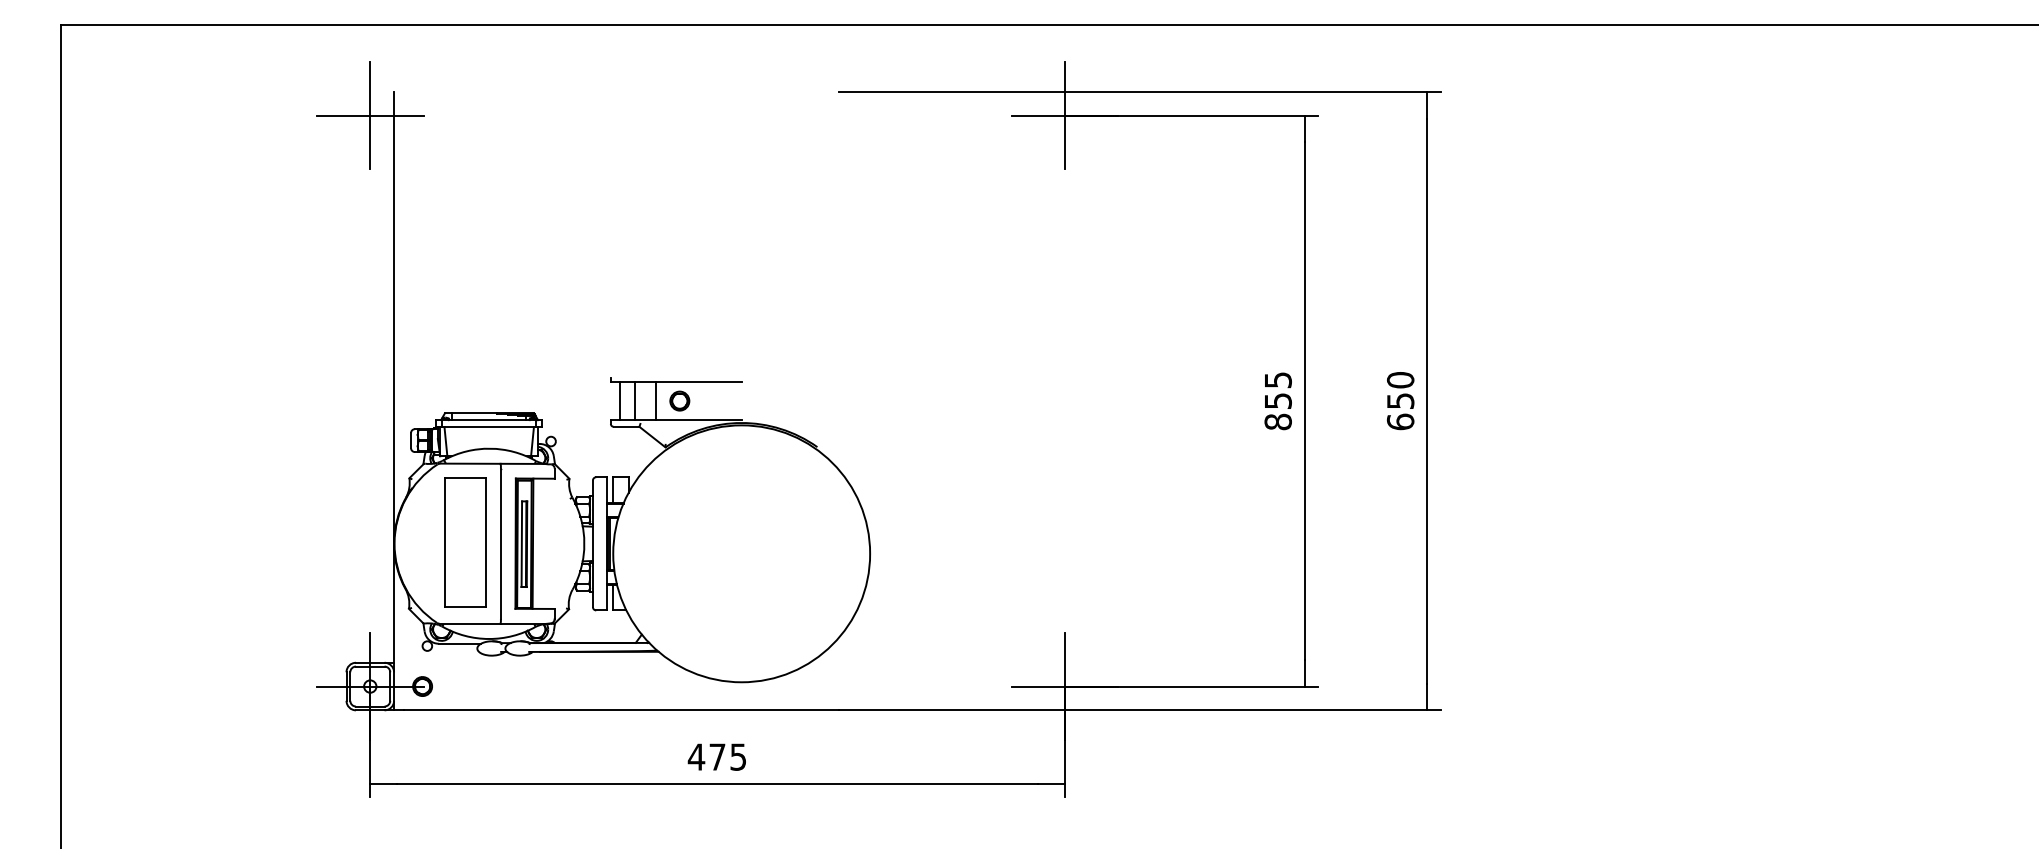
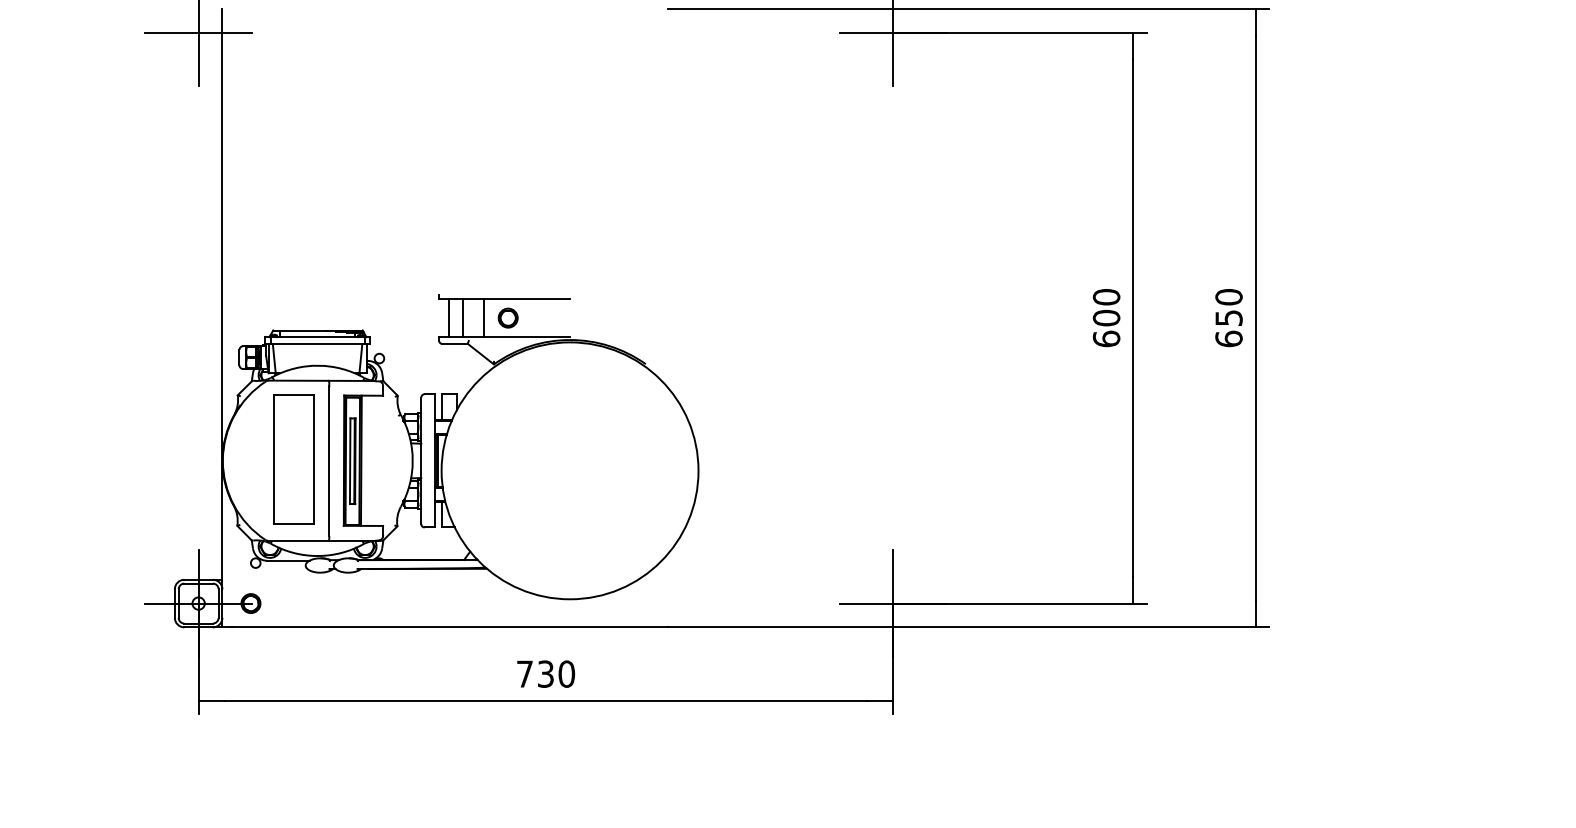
text: (1277, 401) -> (1105, 318), 855 -> 600
text: (716, 756) -> (544, 673), 475 -> 730

